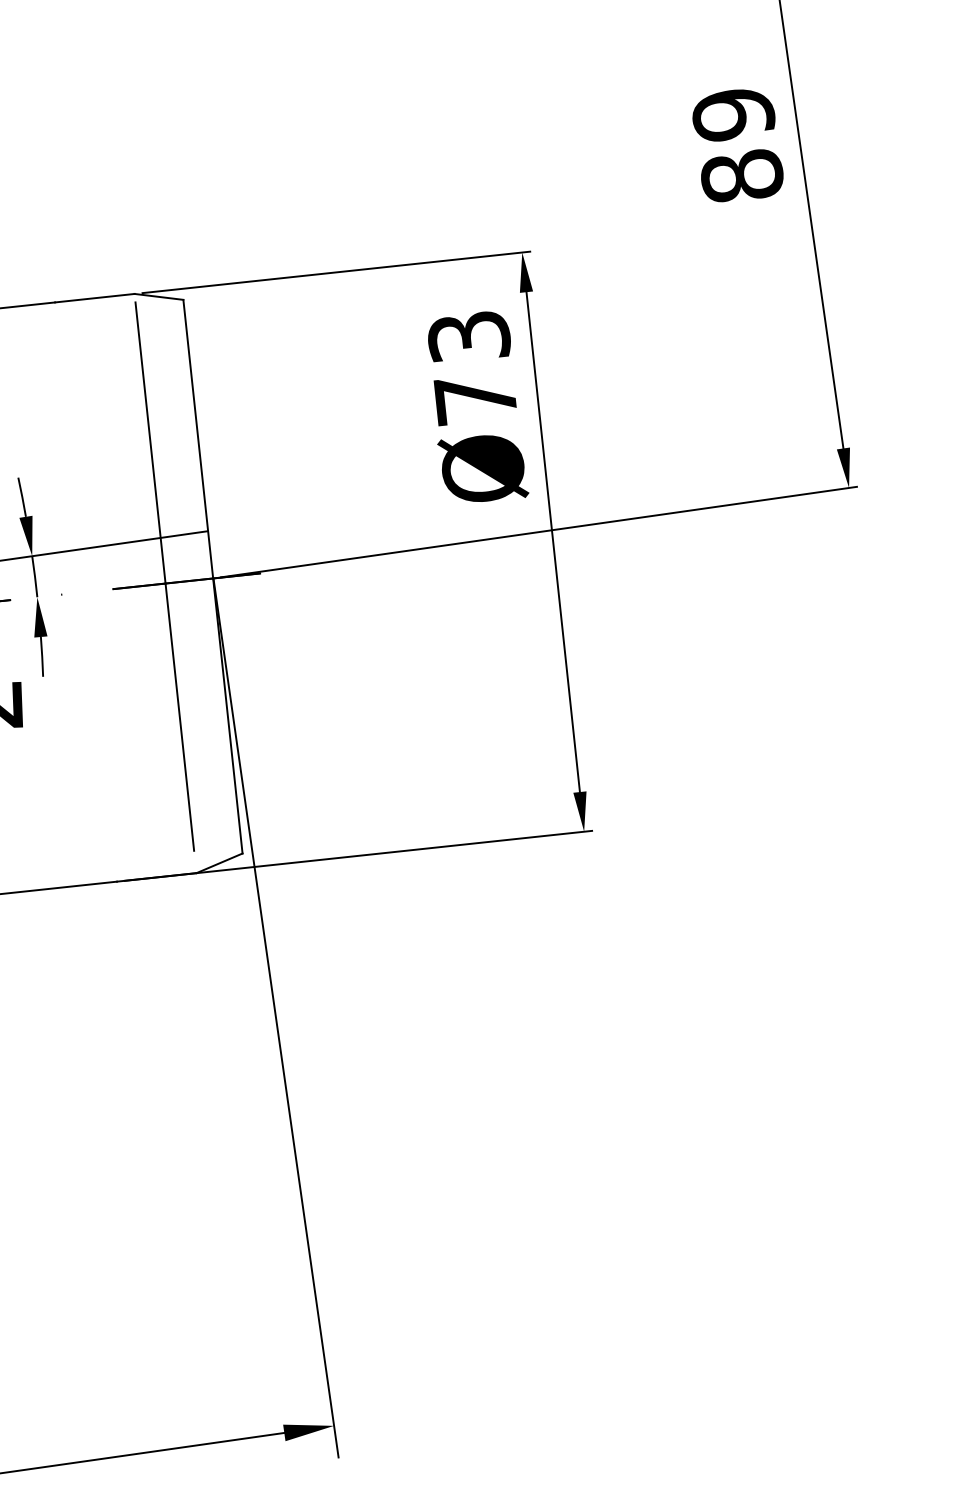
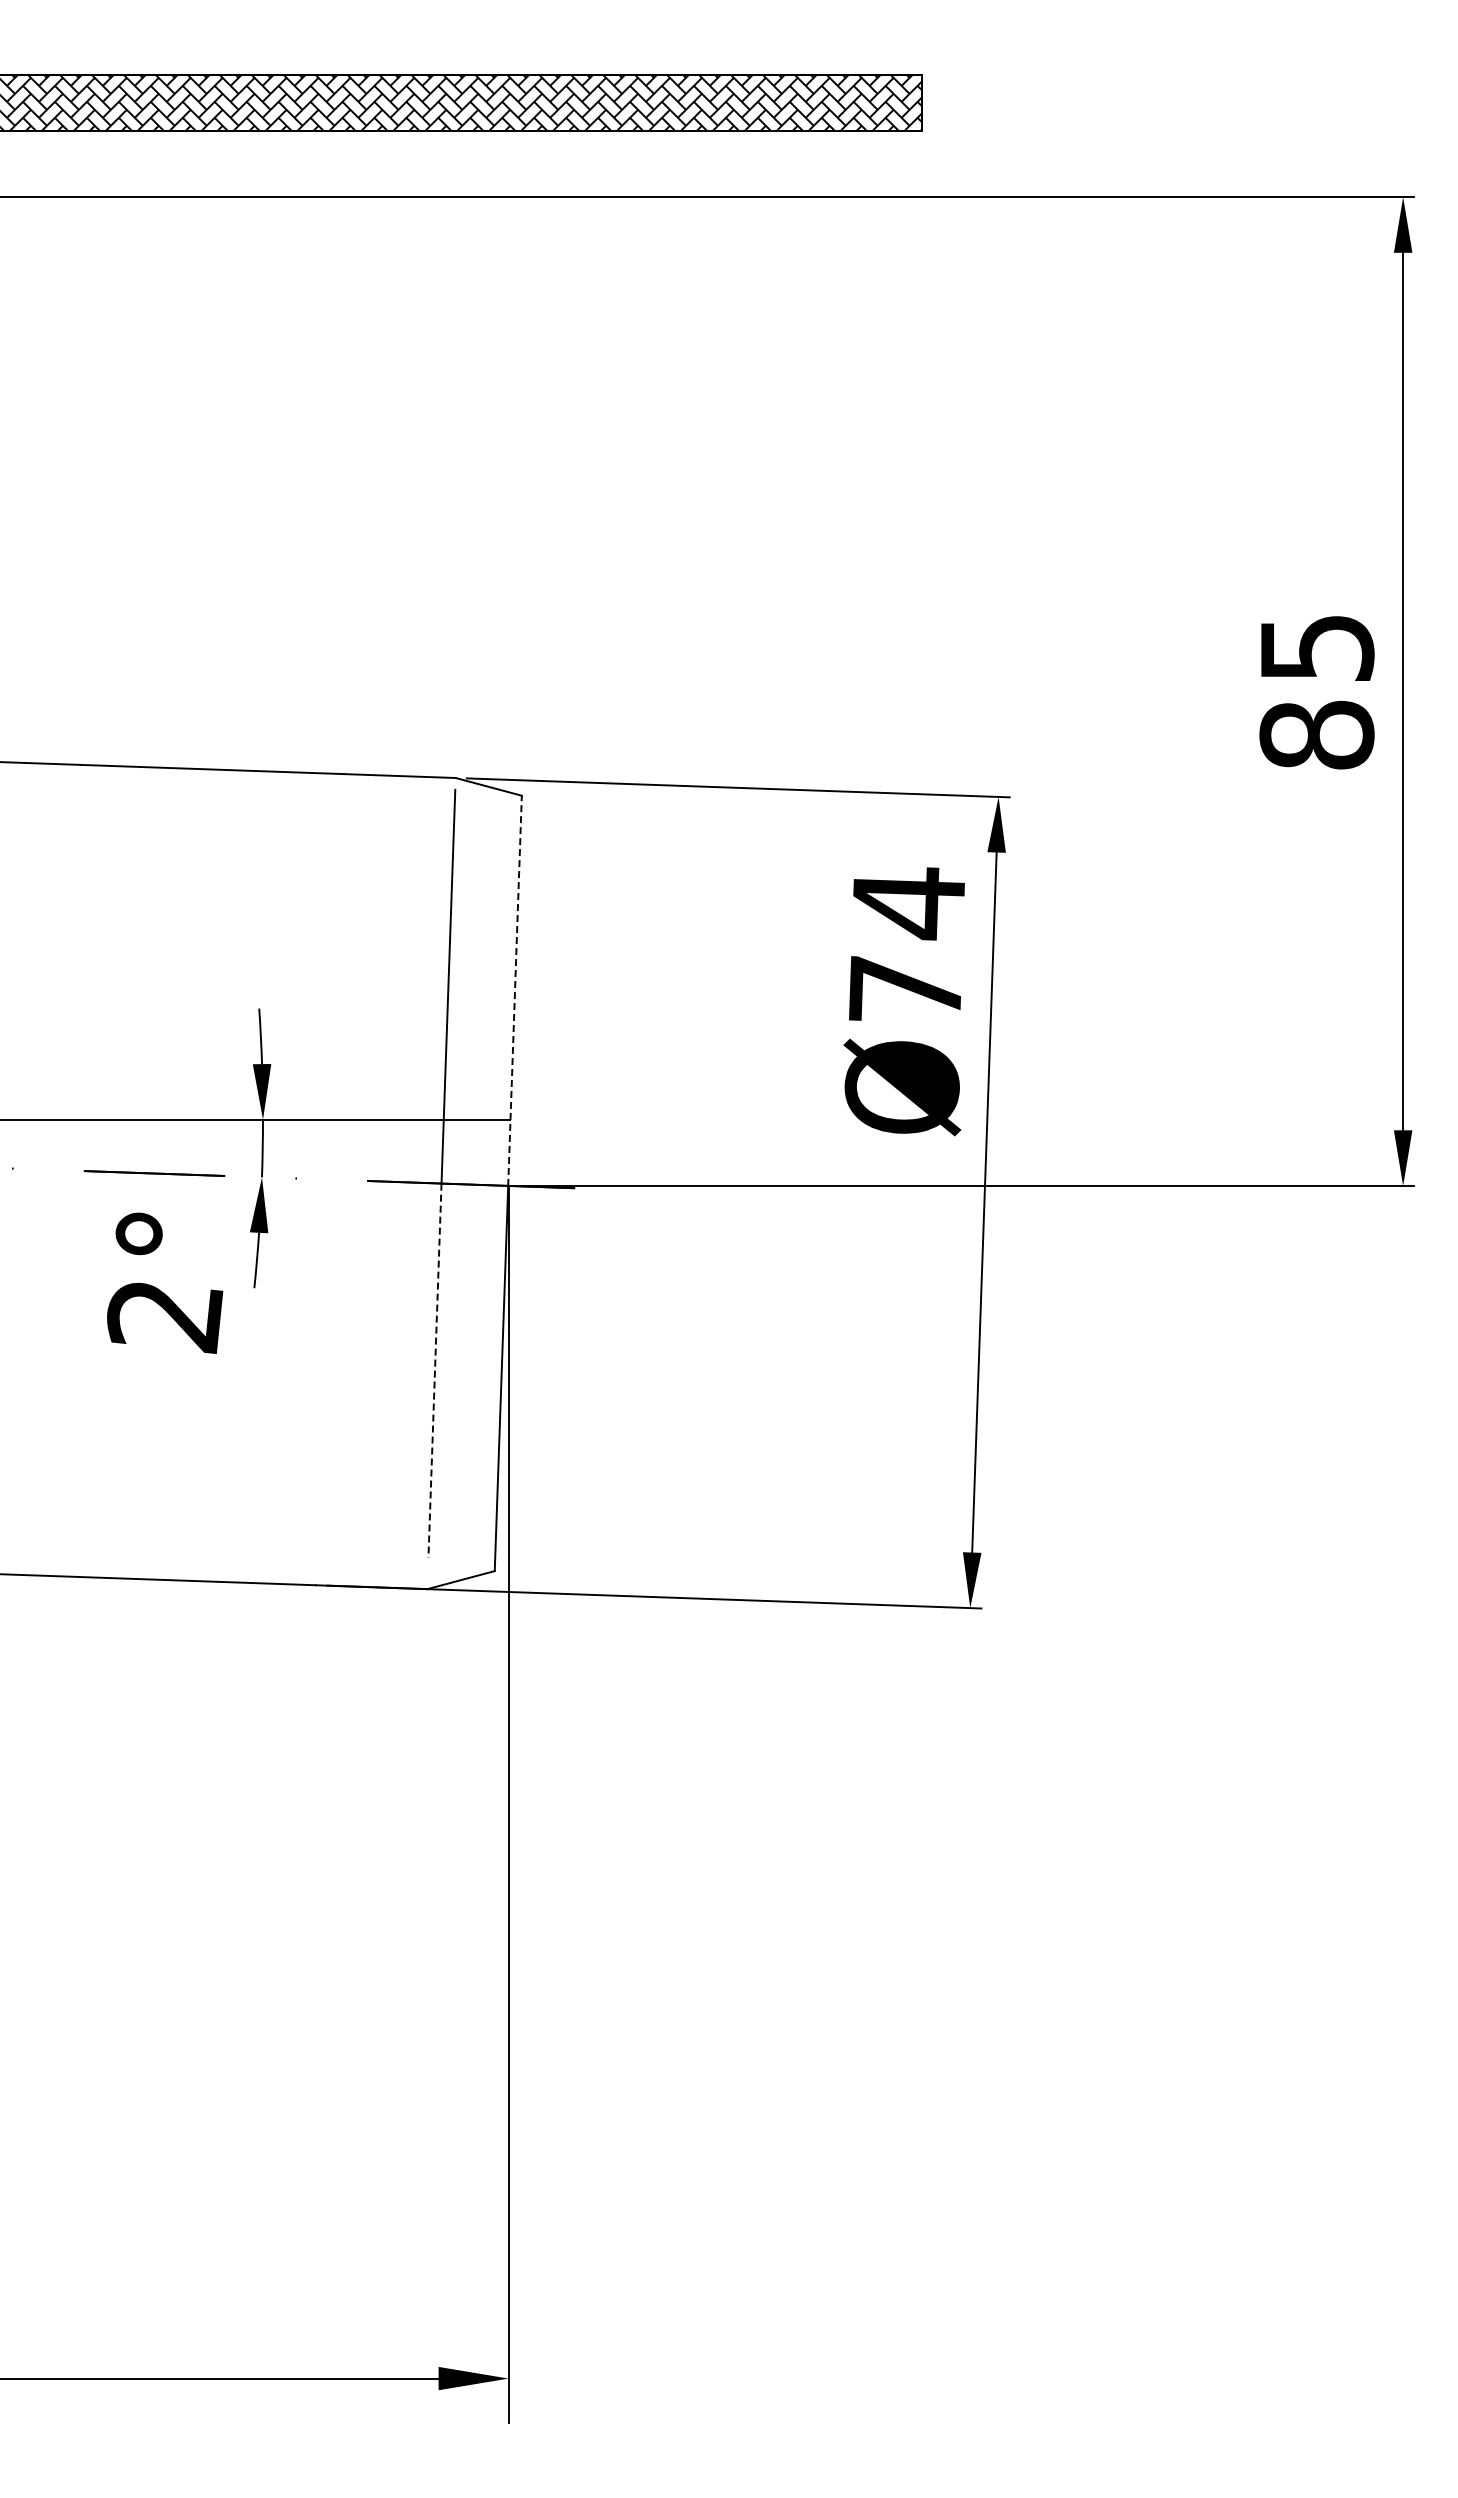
text: (733, 114) -> (1316, 648), 89 -> 85
text: (469, 337) -> (908, 903), Ø73 -> Ø74
line: (198, 438) -> (515, 990), solid -> dashed
line: (179, 717) -> (434, 1371), solid -> dashed

